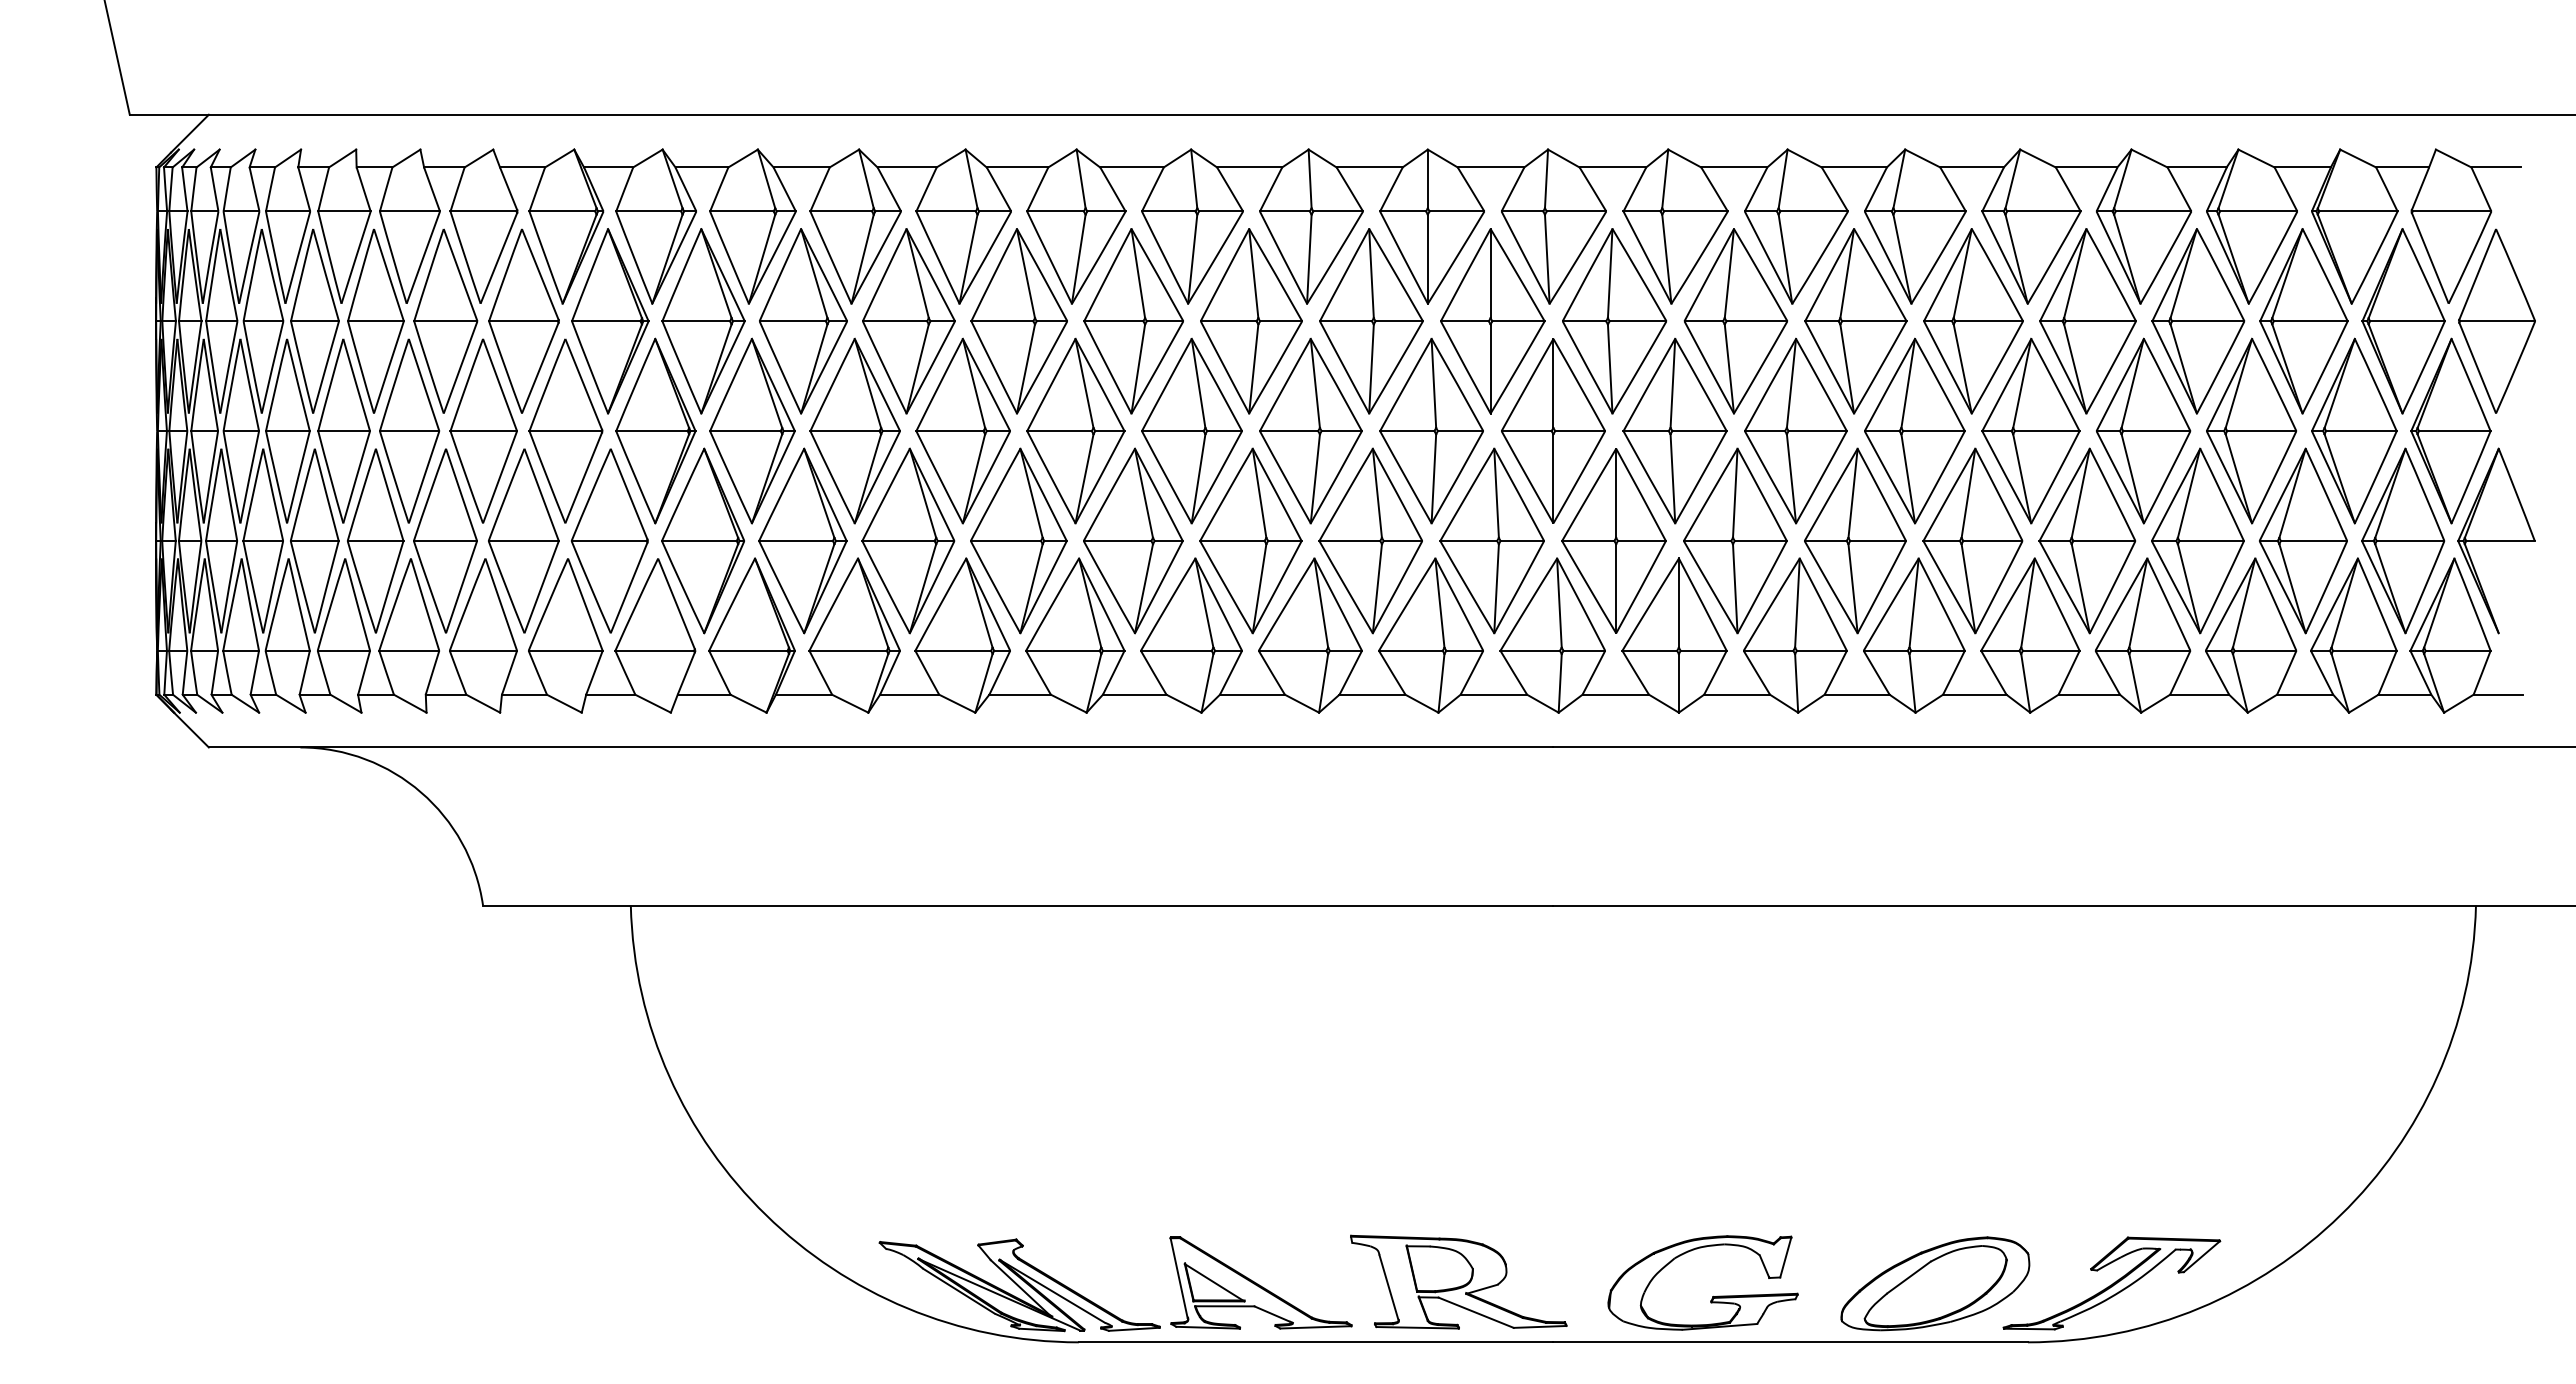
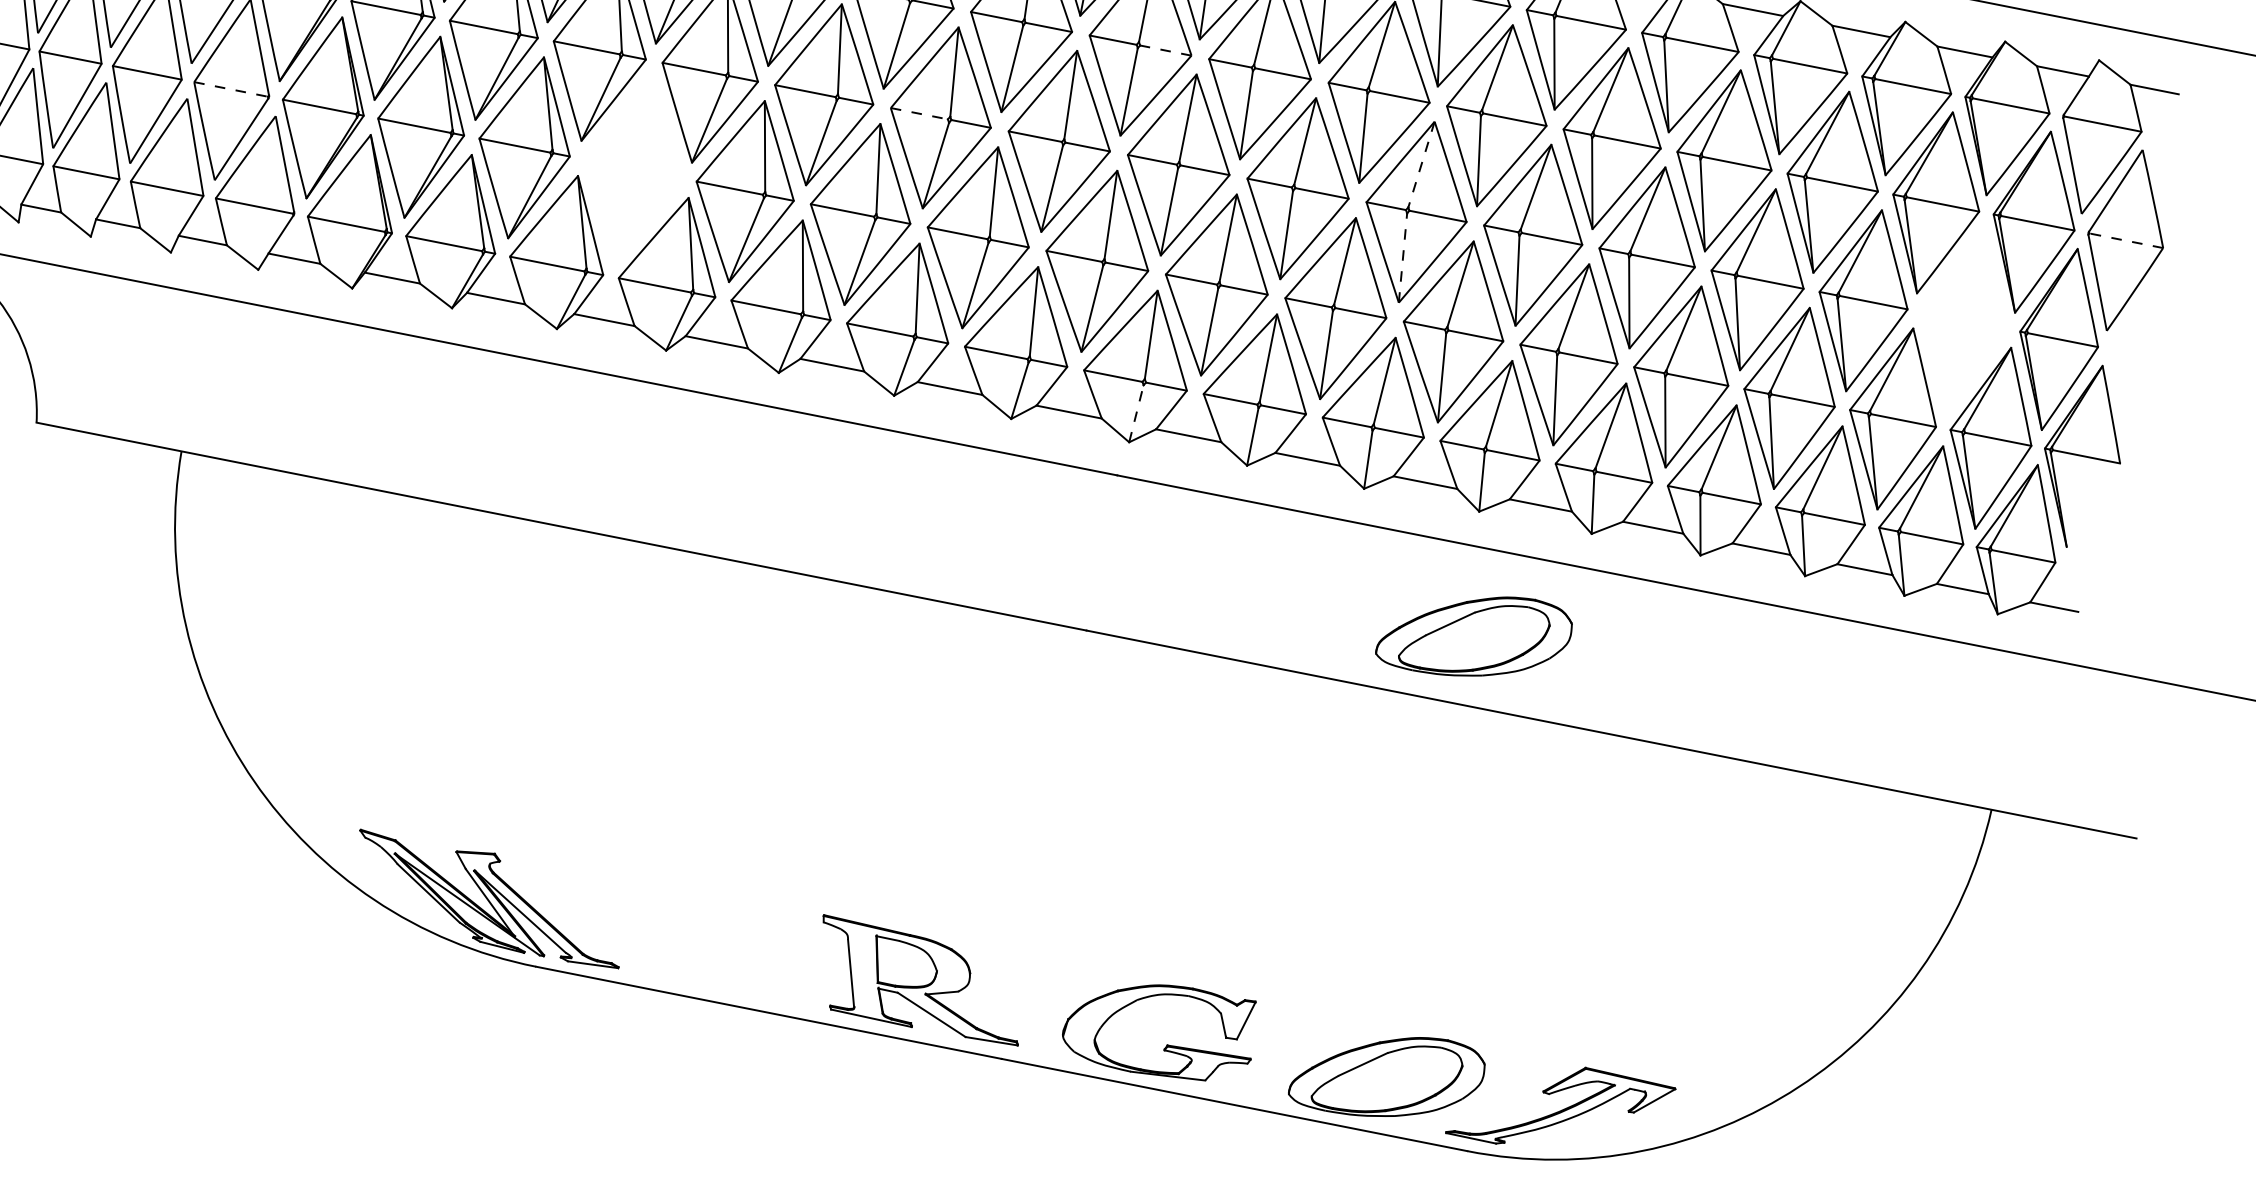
line: (1518, 321) -> (1165, 50), solid -> dashed
line: (2497, 321) -> (2126, 240), solid -> dashed
line: (1791, 383) -> (1421, 164), solid -> dashed
part: (2354, 430) -> (1964, 320), removed
line: (1289, 431) -> (919, 114), solid -> dashed
line: (1791, 478) -> (1403, 257), solid -> dashed
line: (609, 540) -> (231, 89), solid -> dashed
part: (1018, 540) -> (632, 168), removed
line: (1560, 682) -> (1136, 413), solid -> dashed
part: (1935, 834) -> (1475, 634), added
part: (1260, 1282) -> (726, 943), removed

